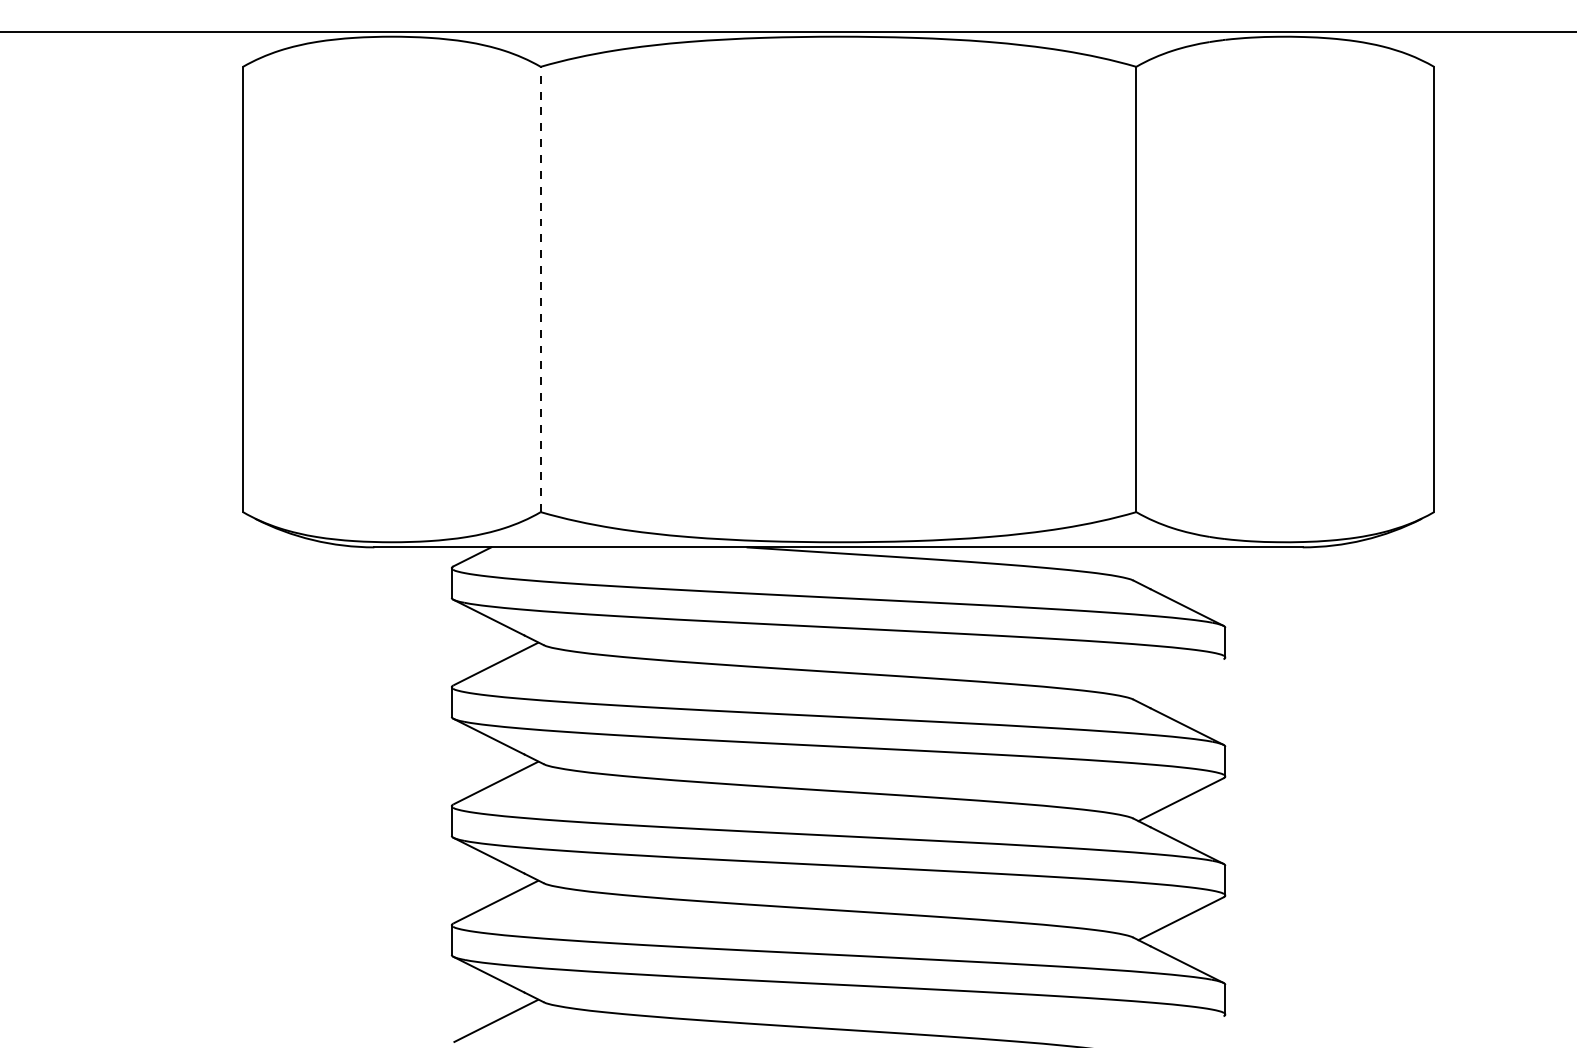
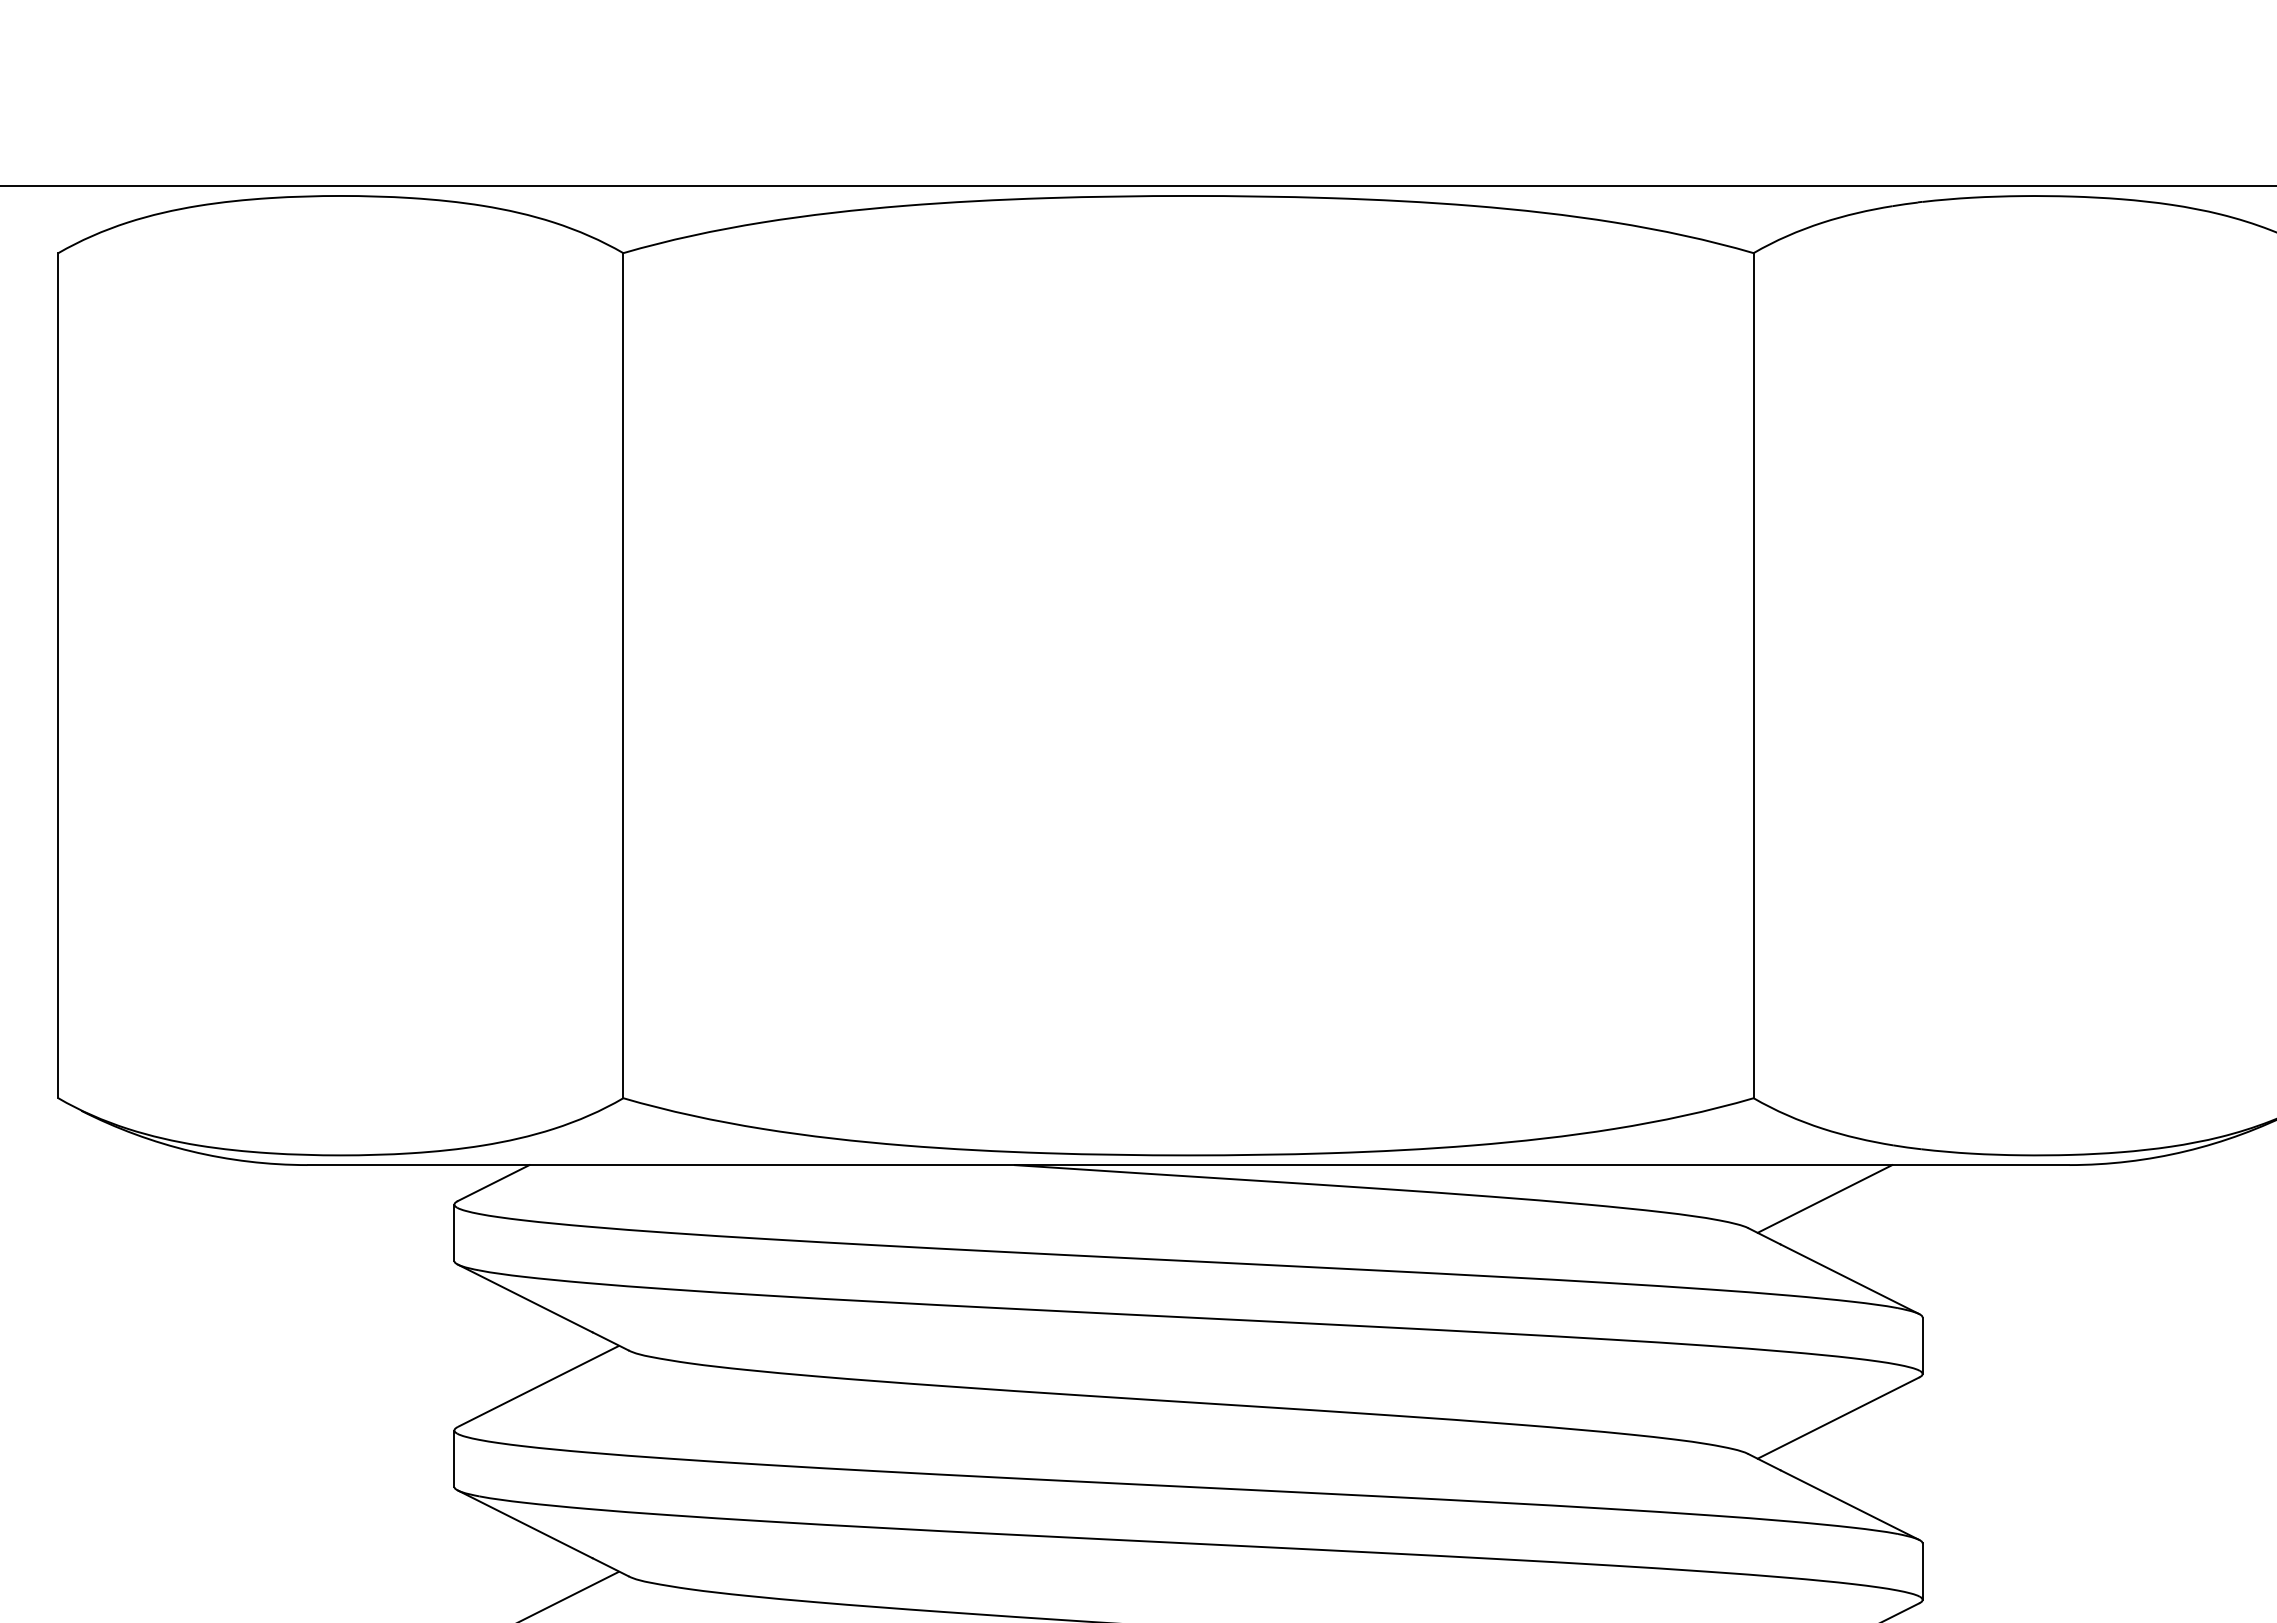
line: (540, 289) -> (622, 675), dashed -> solid
line: (1173, 565) -> (1824, 1199), added
line: (1180, 680) -> (1837, 1417), added

